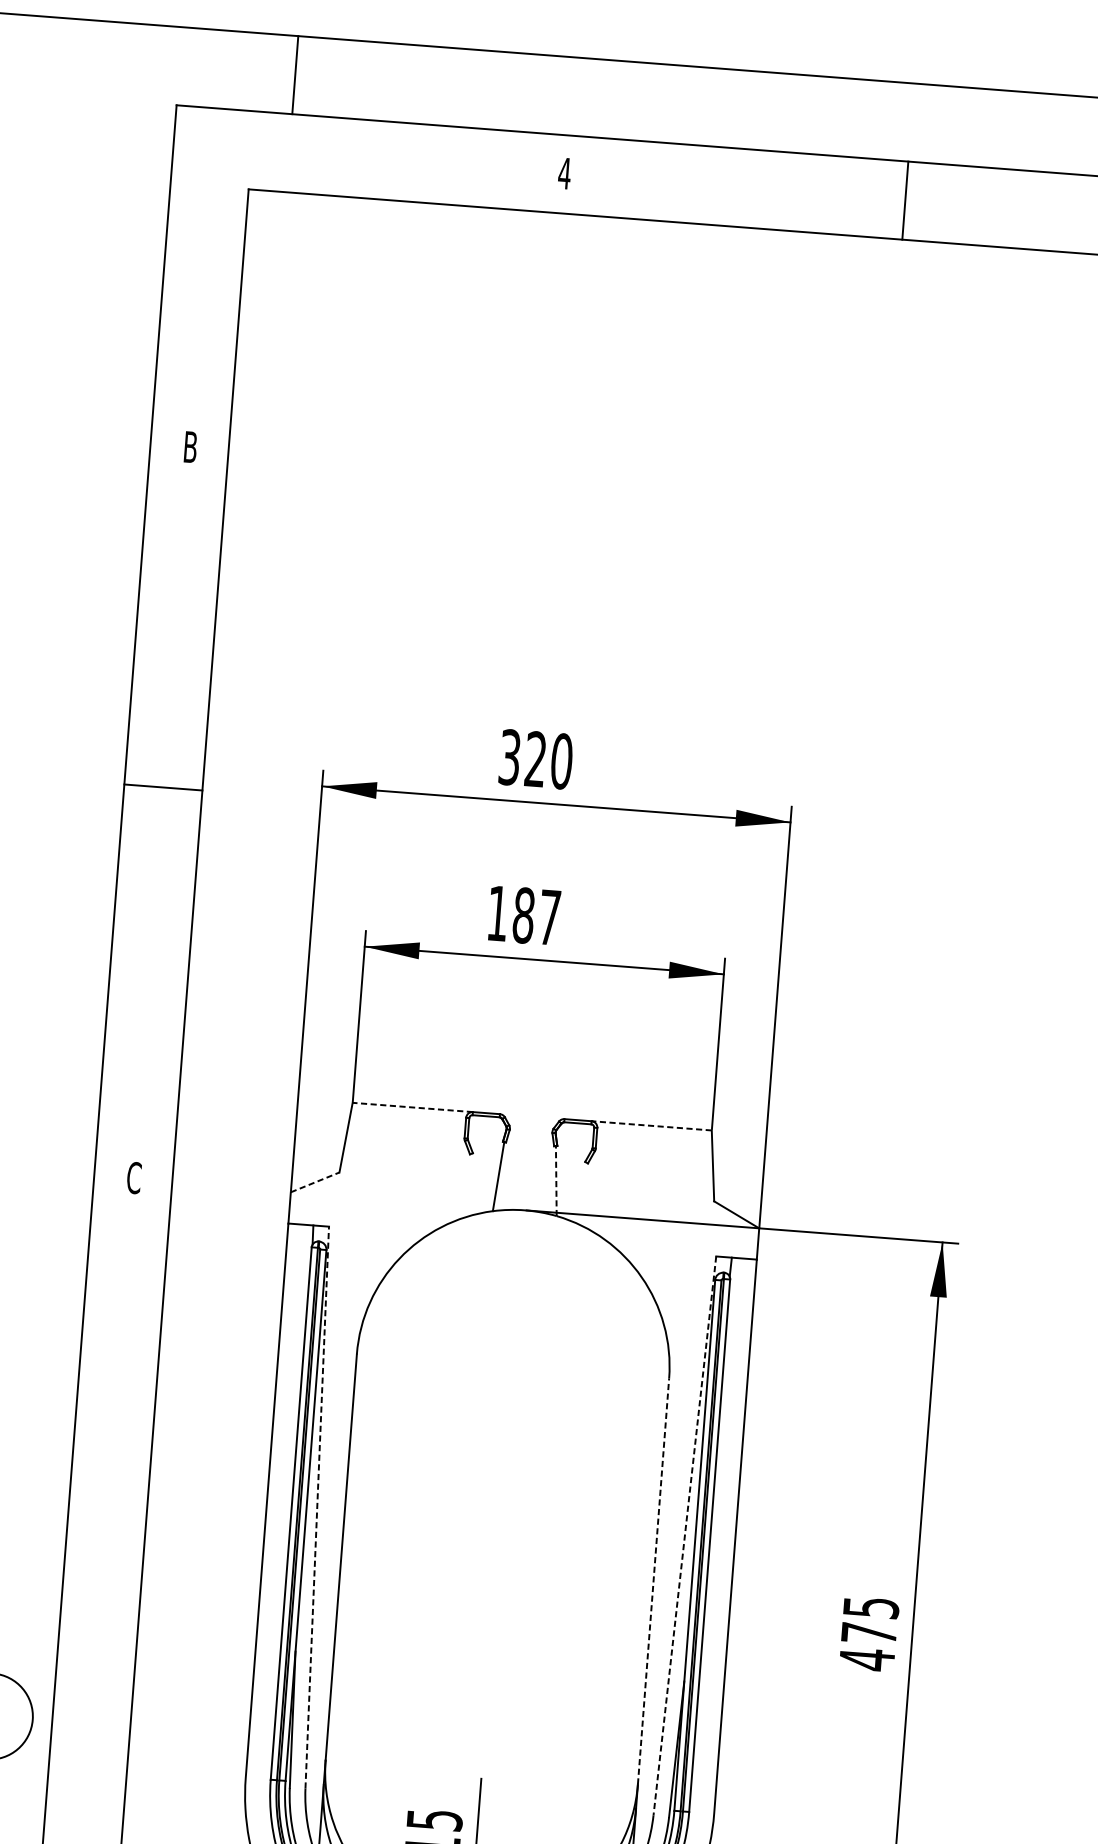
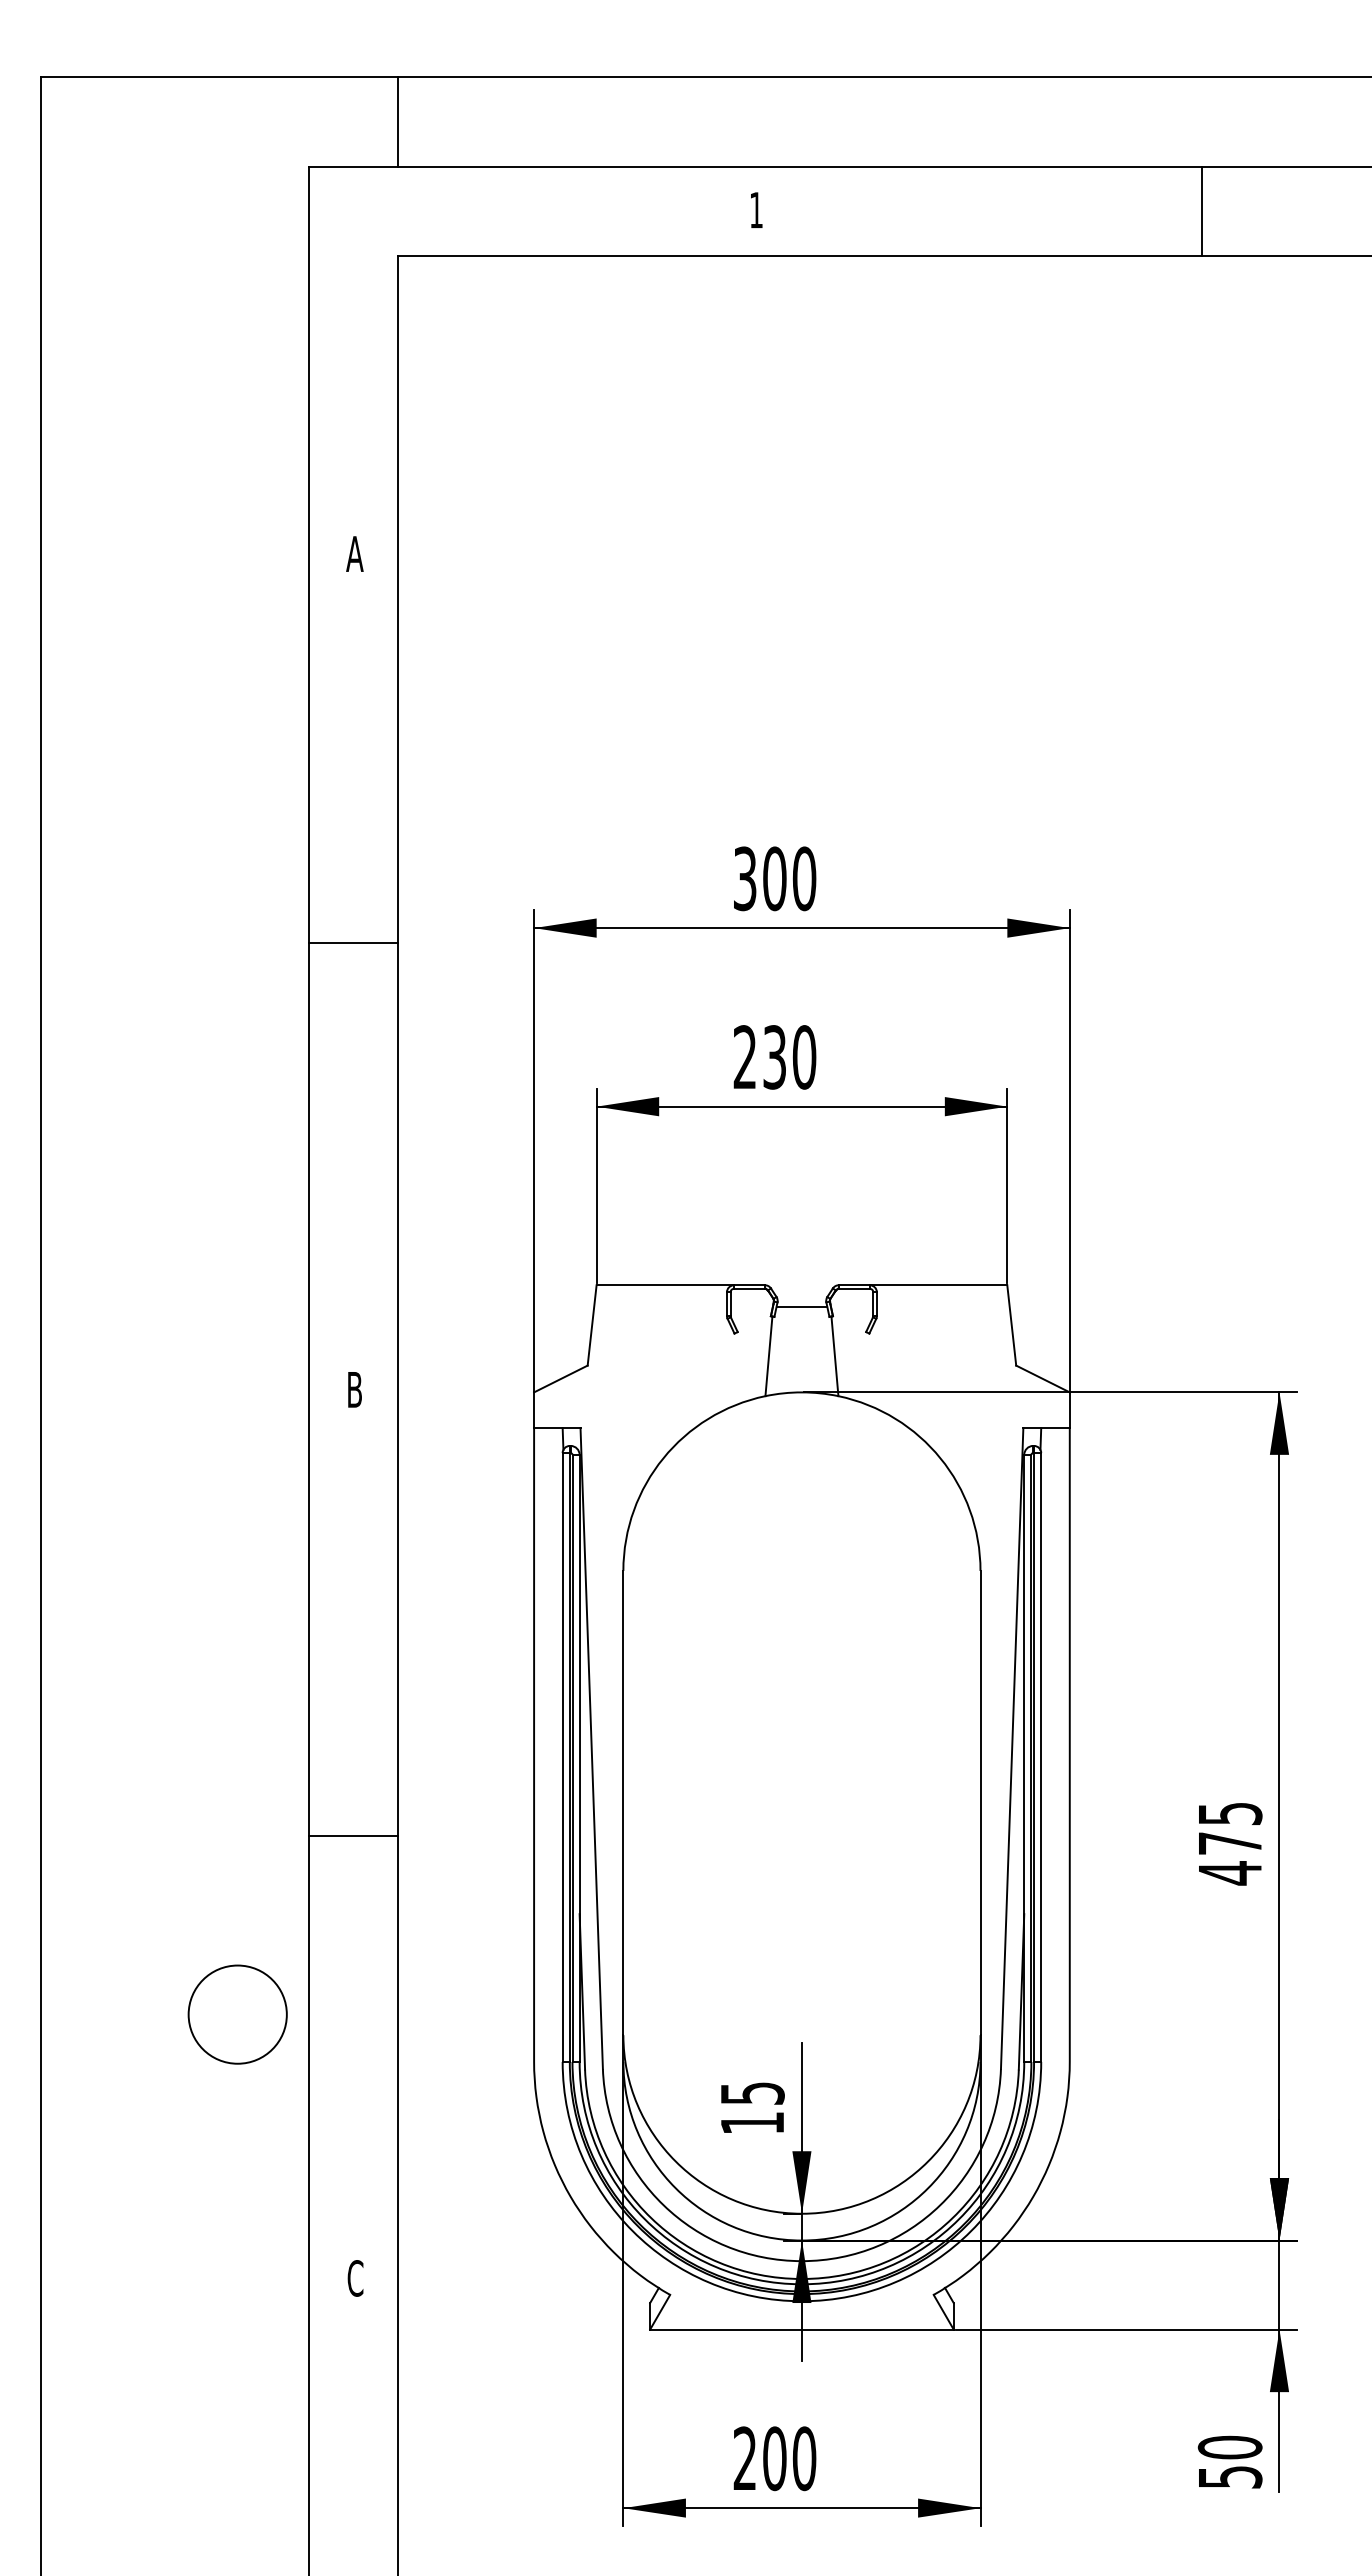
line: (295, 74) -> (398, 121), moved
text: (564, 173) -> (756, 210), 4 -> 1
line: (904, 199) -> (1201, 210), moved
text: (190, 446) -> (354, 553), B -> A
text: (535, 759) -> (774, 878), 320 -> 300
text: (523, 915) -> (774, 1057), 187 -> 230
line: (412, 1107) -> (665, 1285), dashed -> solid
line: (651, 1126) -> (938, 1285), dashed -> solid
line: (530, 1135) -> (801, 1306), added
text: (133, 1177) -> (354, 1389), C -> B
line: (555, 1181) -> (834, 1356), dashed -> solid
line: (314, 1182) -> (560, 1379), dashed -> solid
line: (317, 1507) -> (591, 1748), dashed -> solid
line: (685, 1535) -> (1012, 1748), dashed -> solid
line: (103, 1568) -> (353, 1836), added
line: (653, 1580) -> (980, 1802), dashed -> solid

